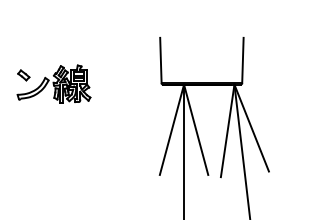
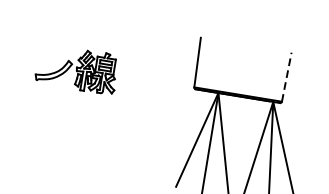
line: (242, 60) -> (286, 77), solid -> dashed
part: (23, 75) -> (45, 54), removed

